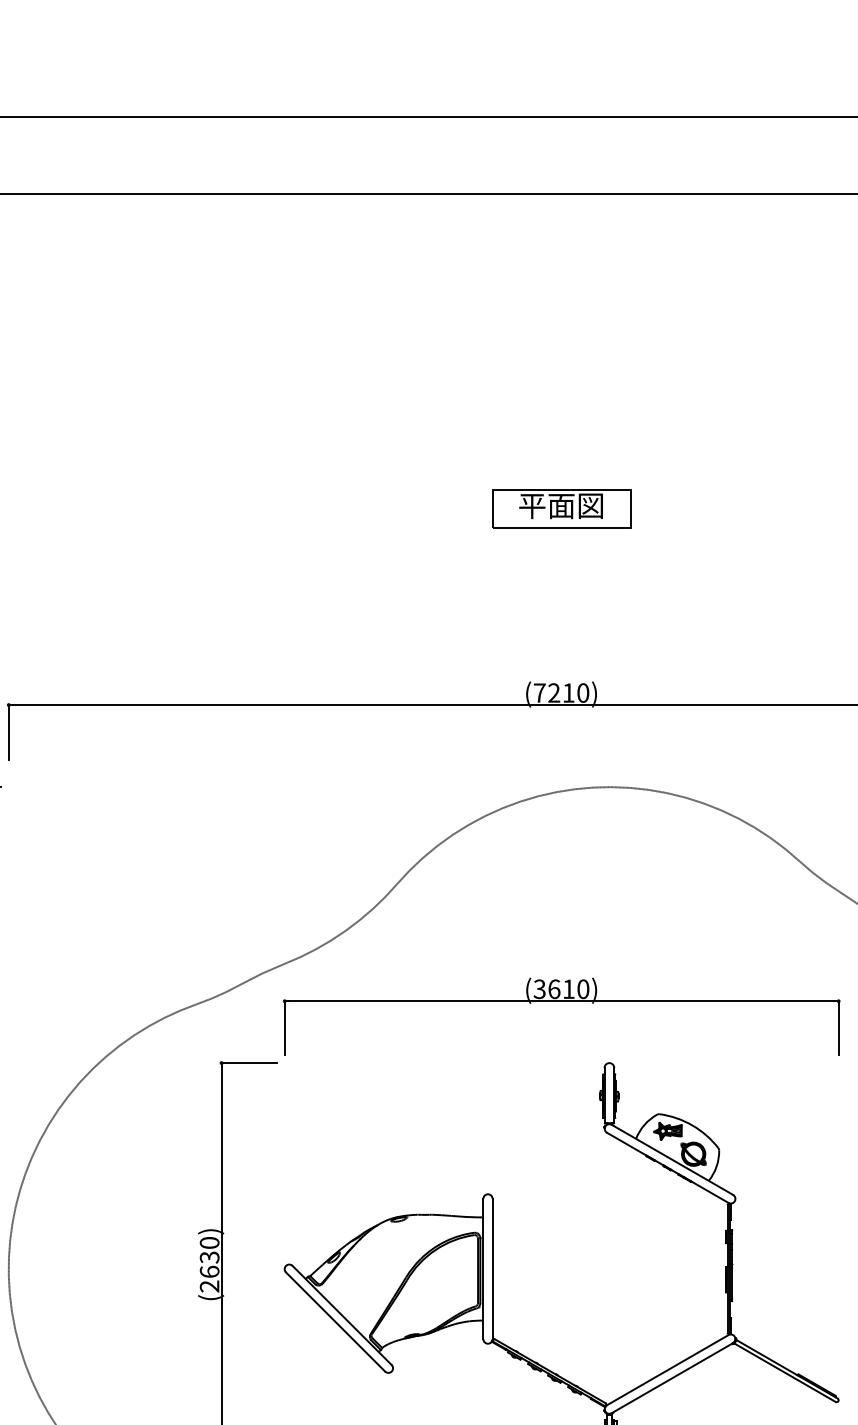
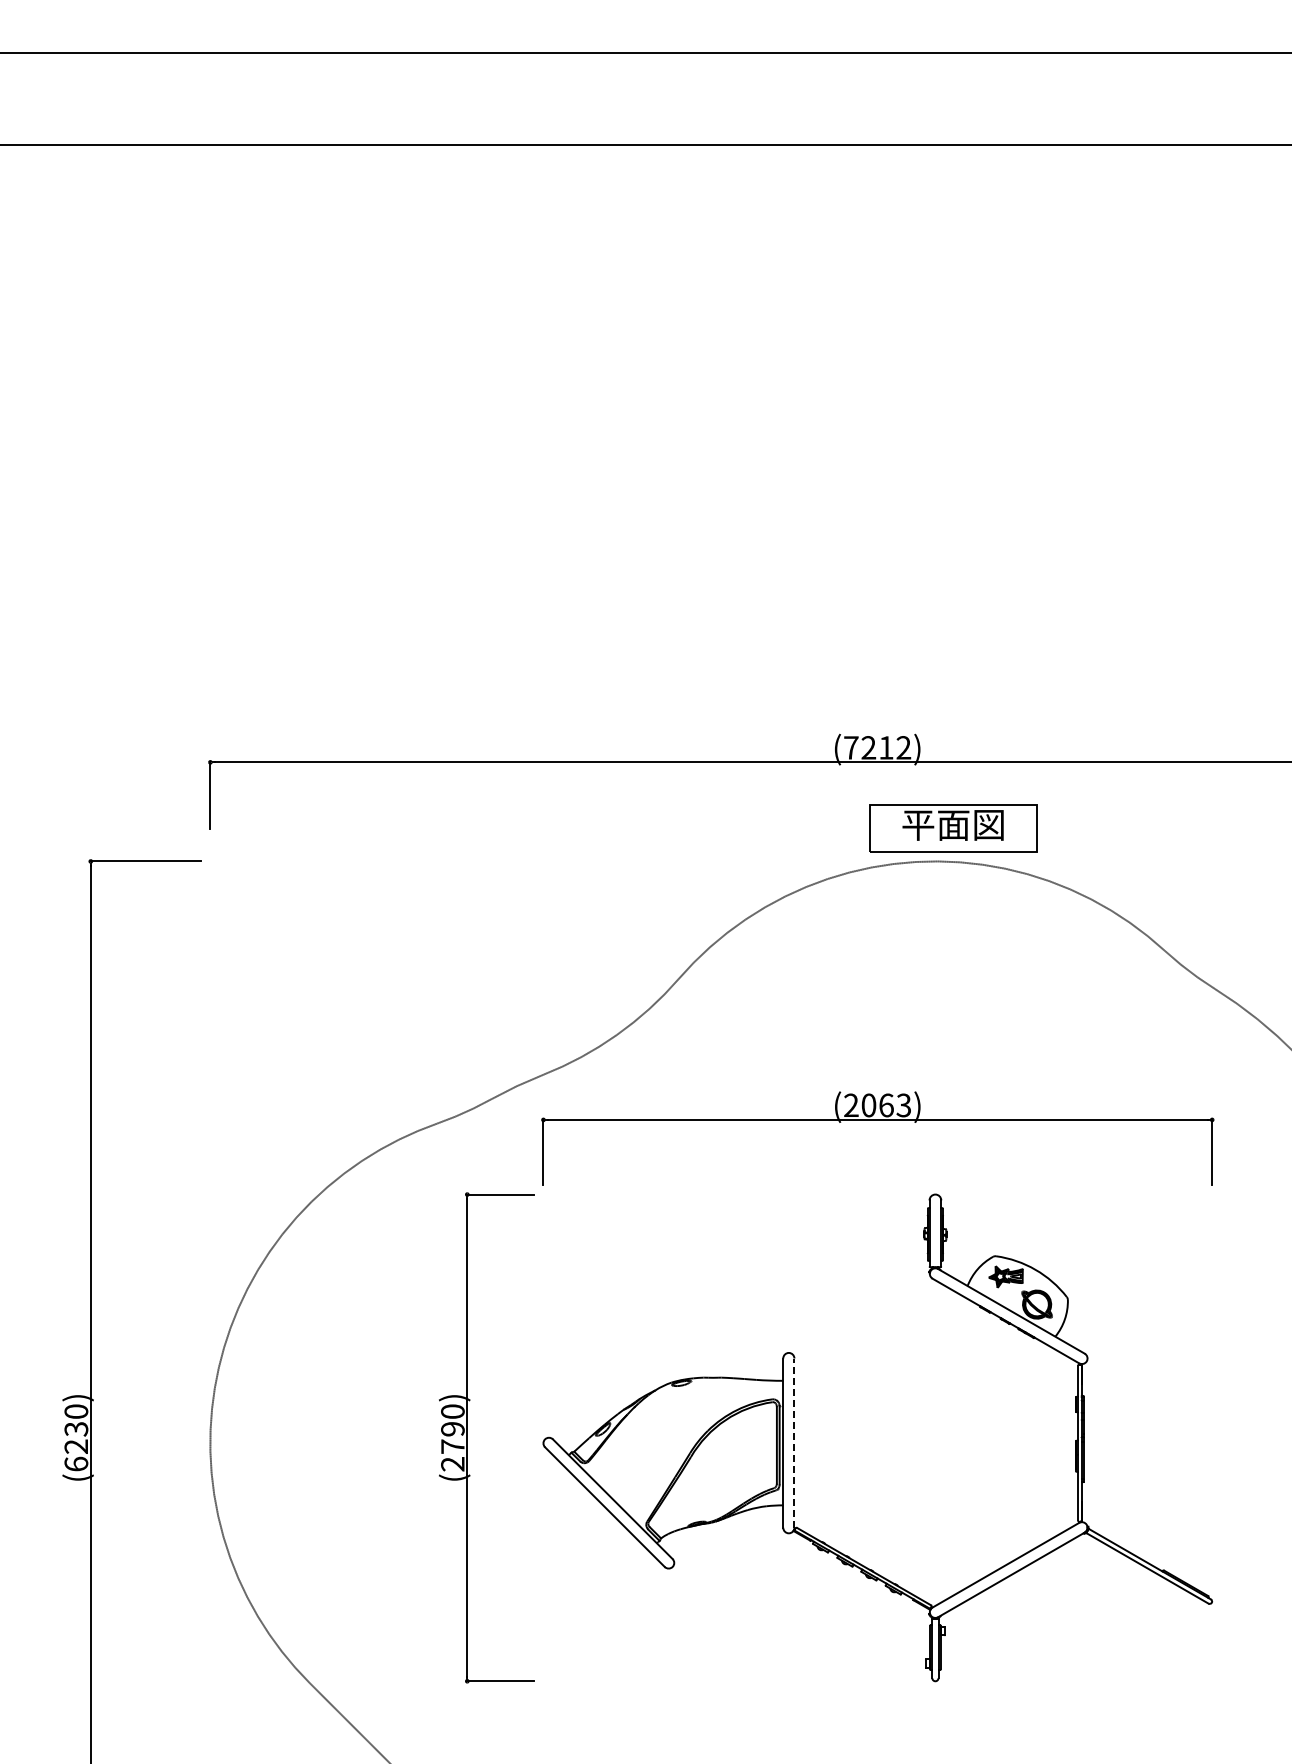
part: (561, 508) -> (953, 828), moved
text: (582, 692) -> (903, 747), (7210) -> (7212)
text: (561, 989) -> (877, 1105), (3610) -> (2063)
text: (209, 1264) -> (452, 1437), (2630) -> (2790)
line: (492, 1269) -> (794, 1443), solid -> dashed

